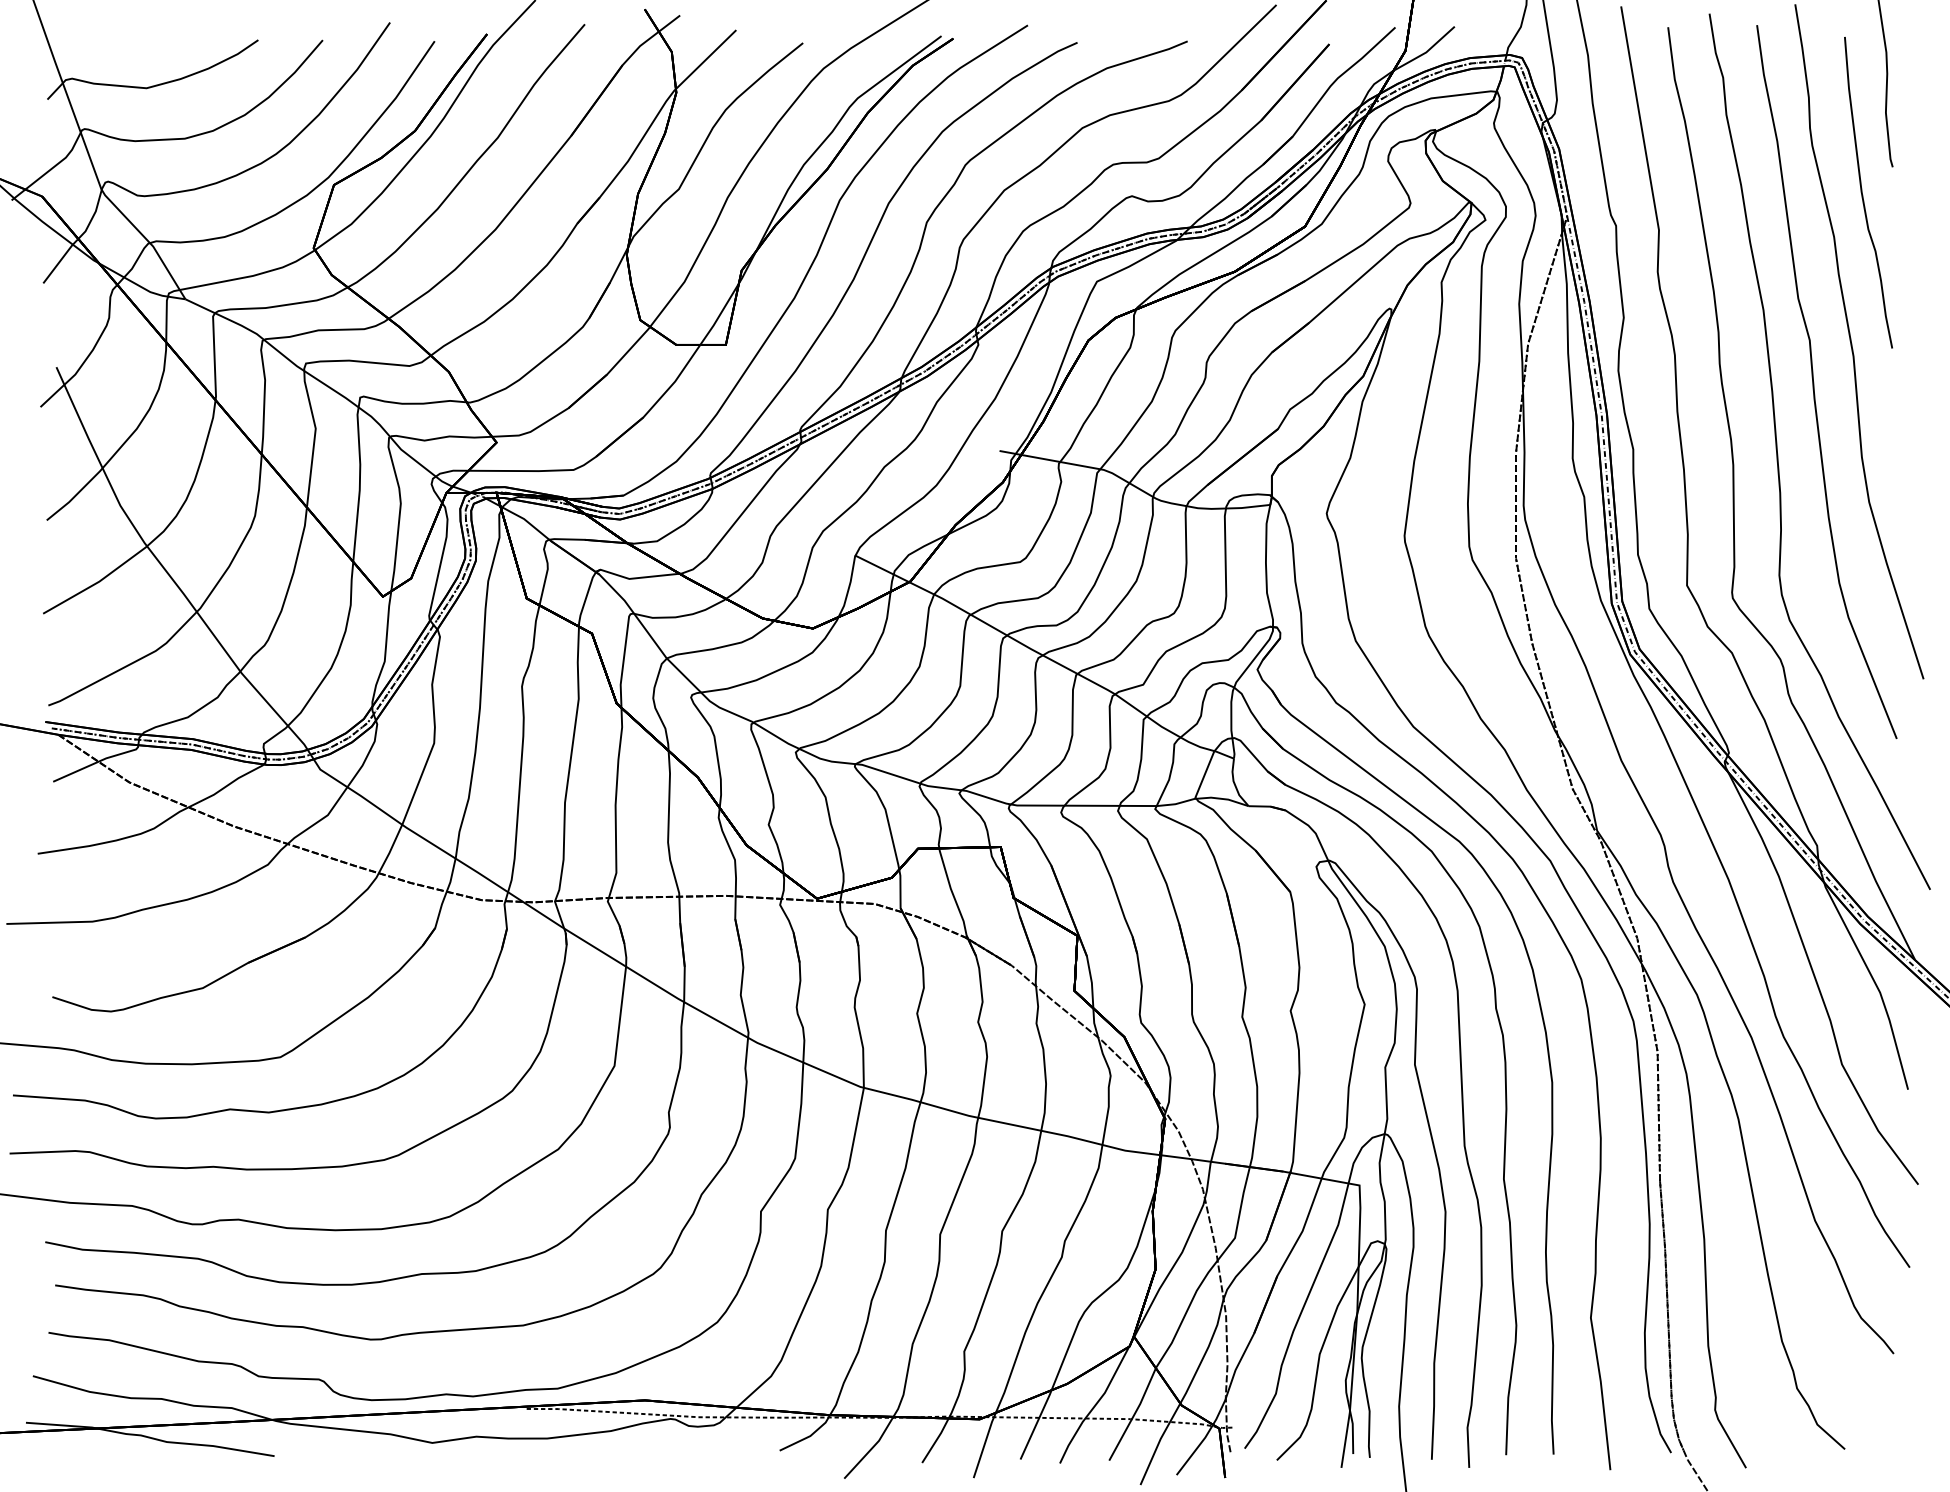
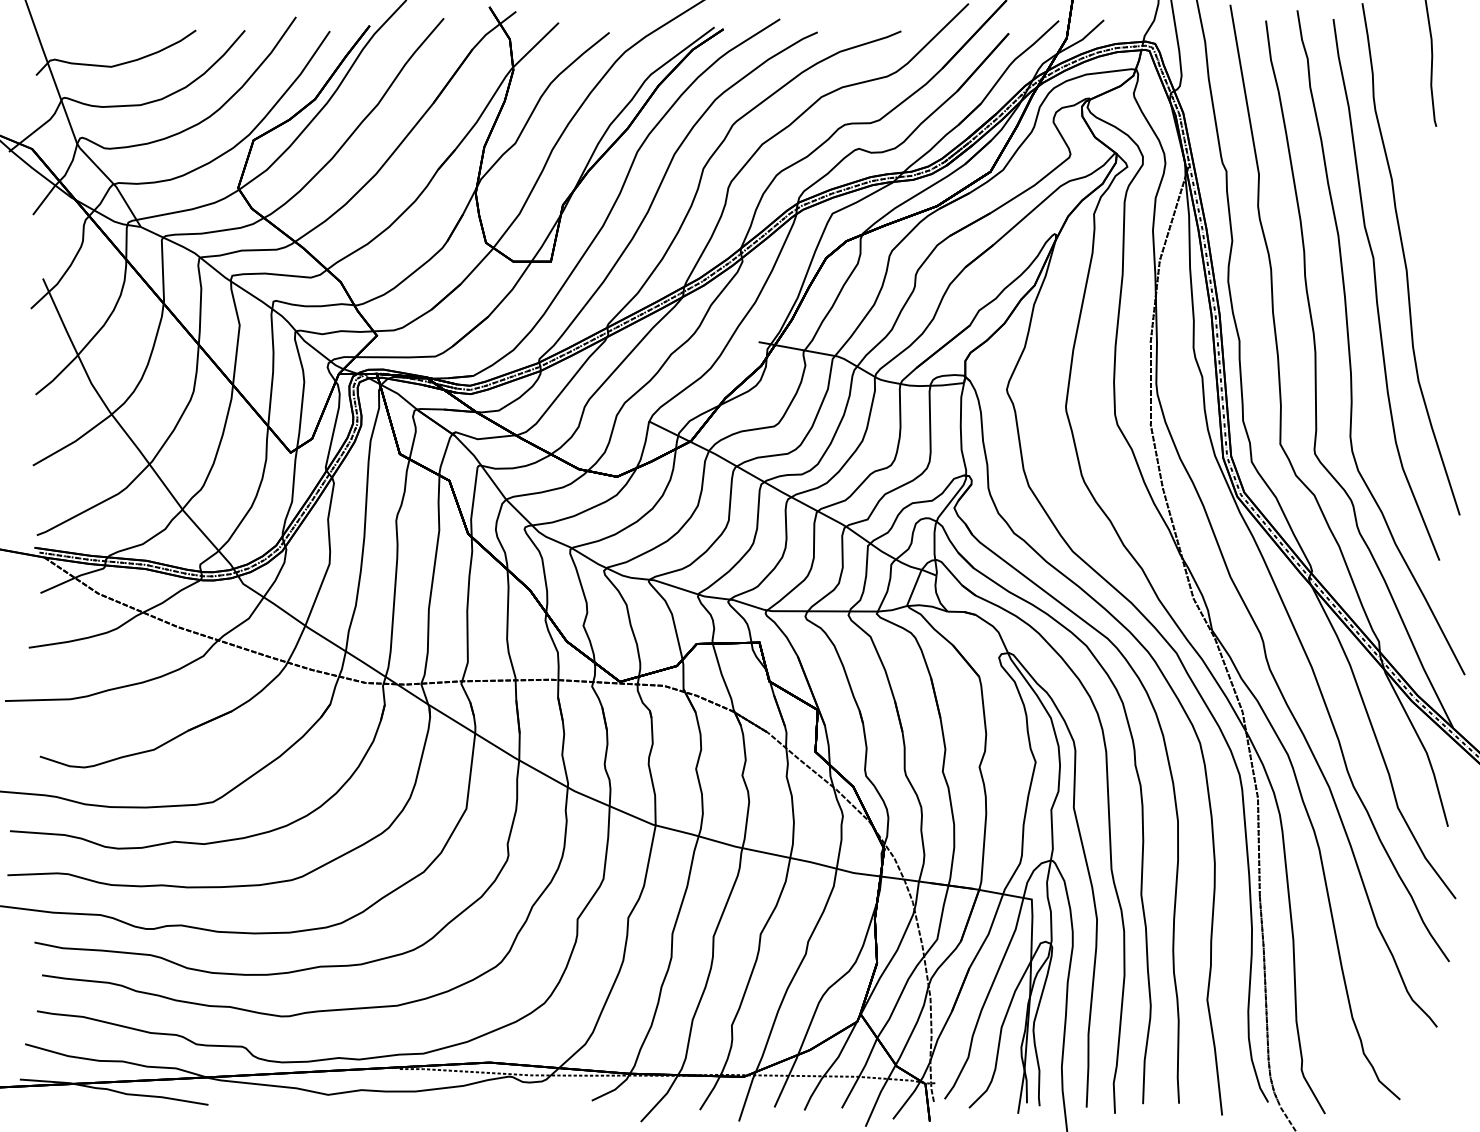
curve: (1863, 194) -> (1414, 147), removed

